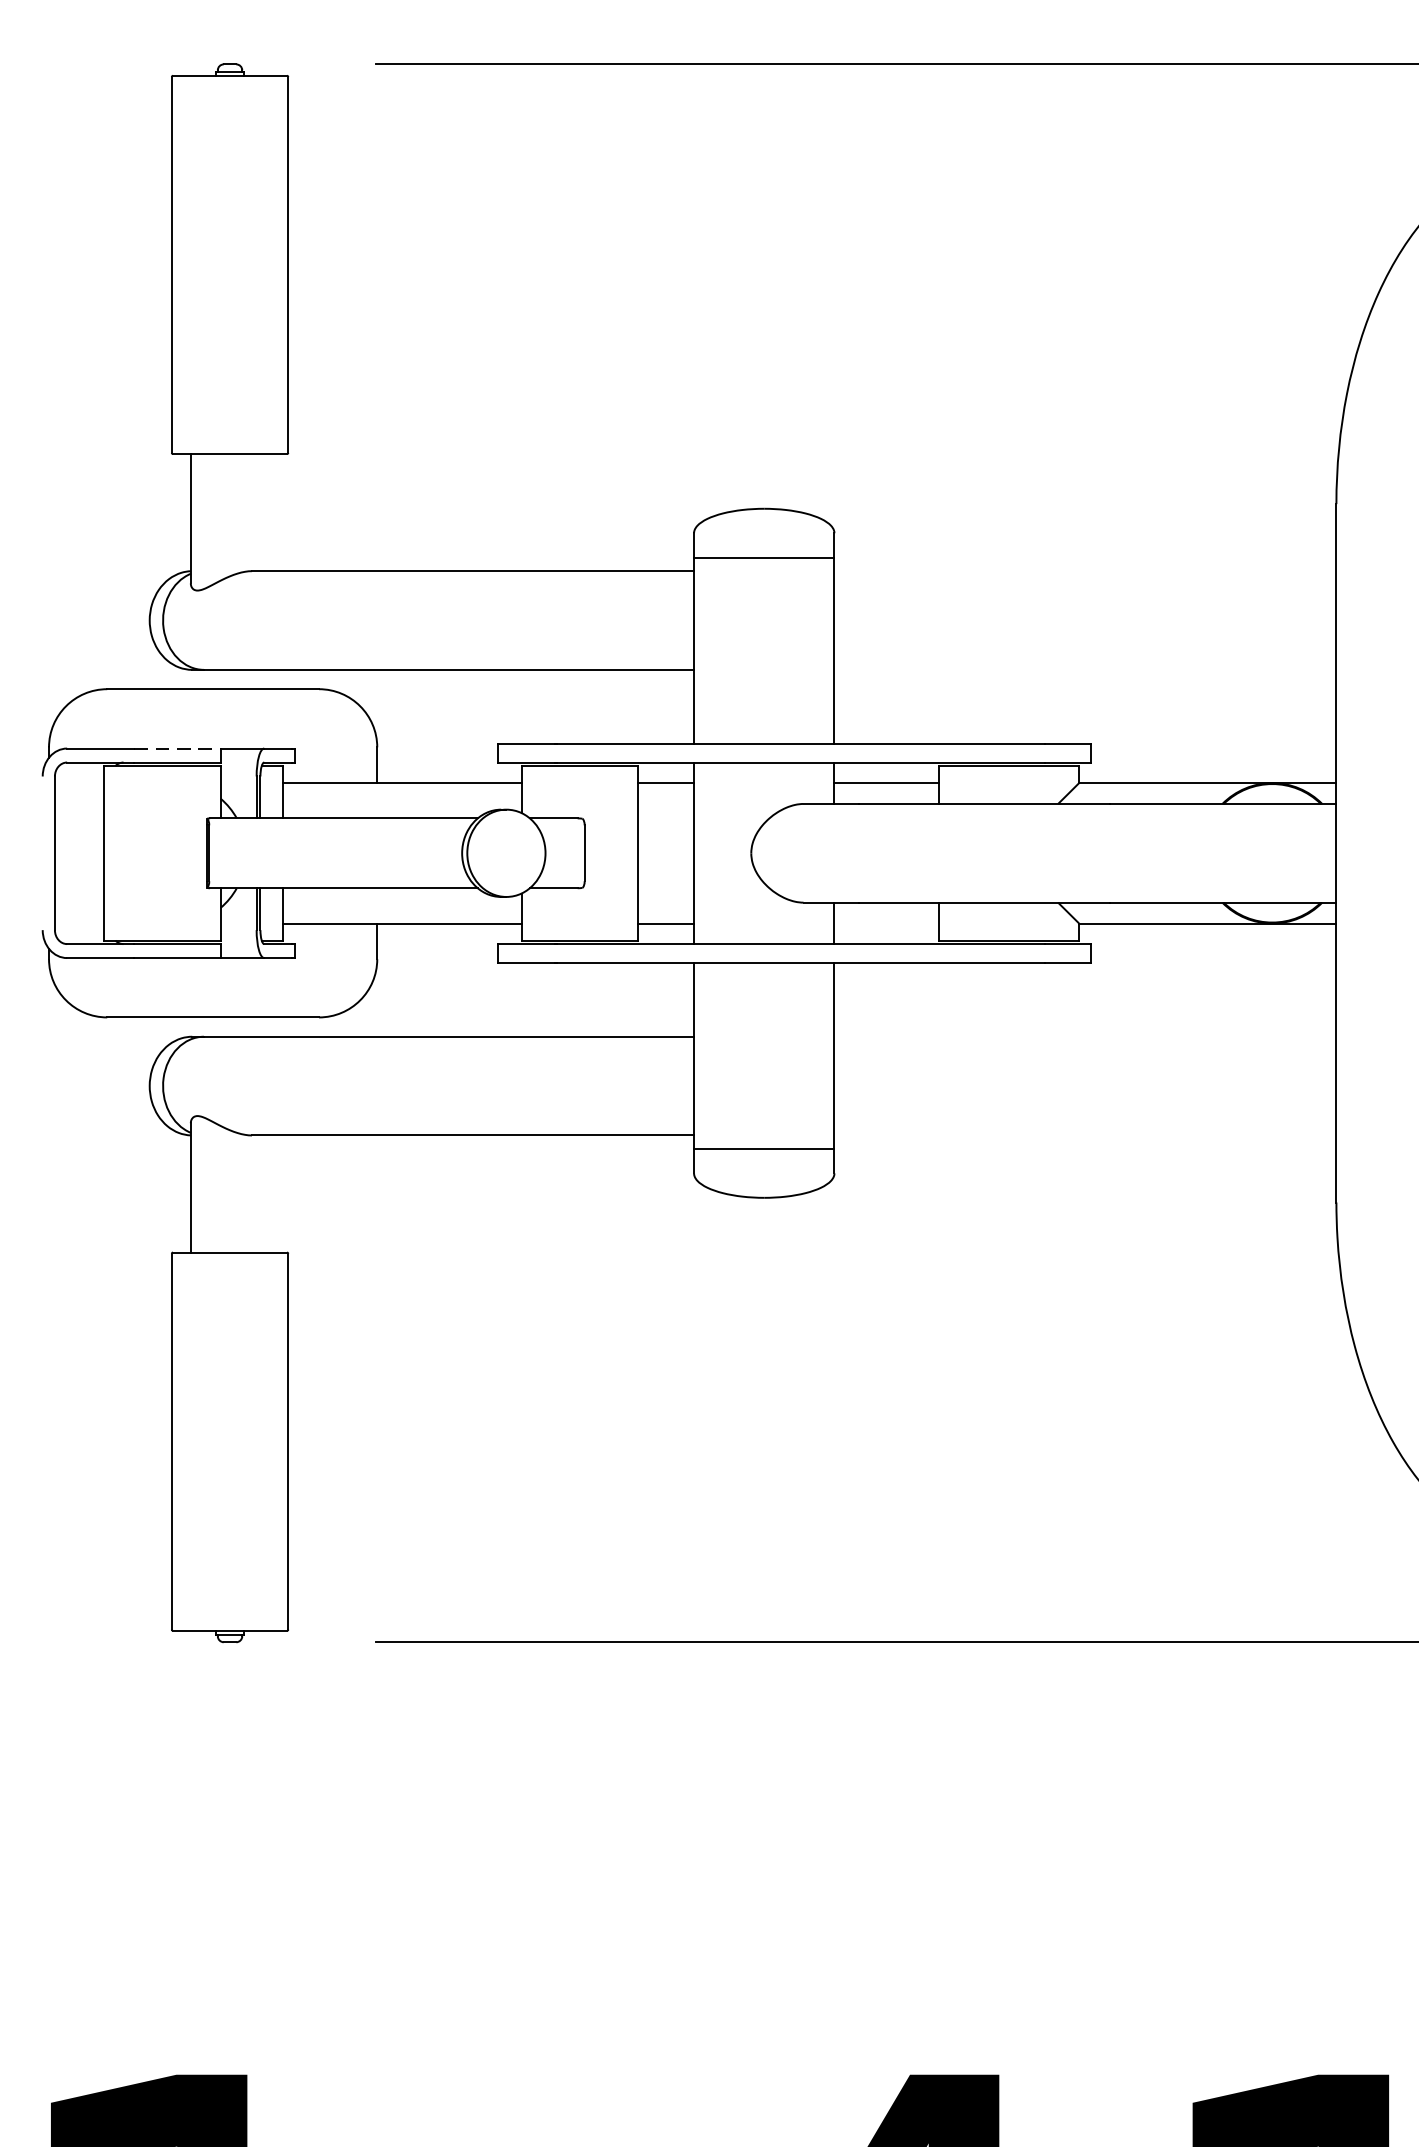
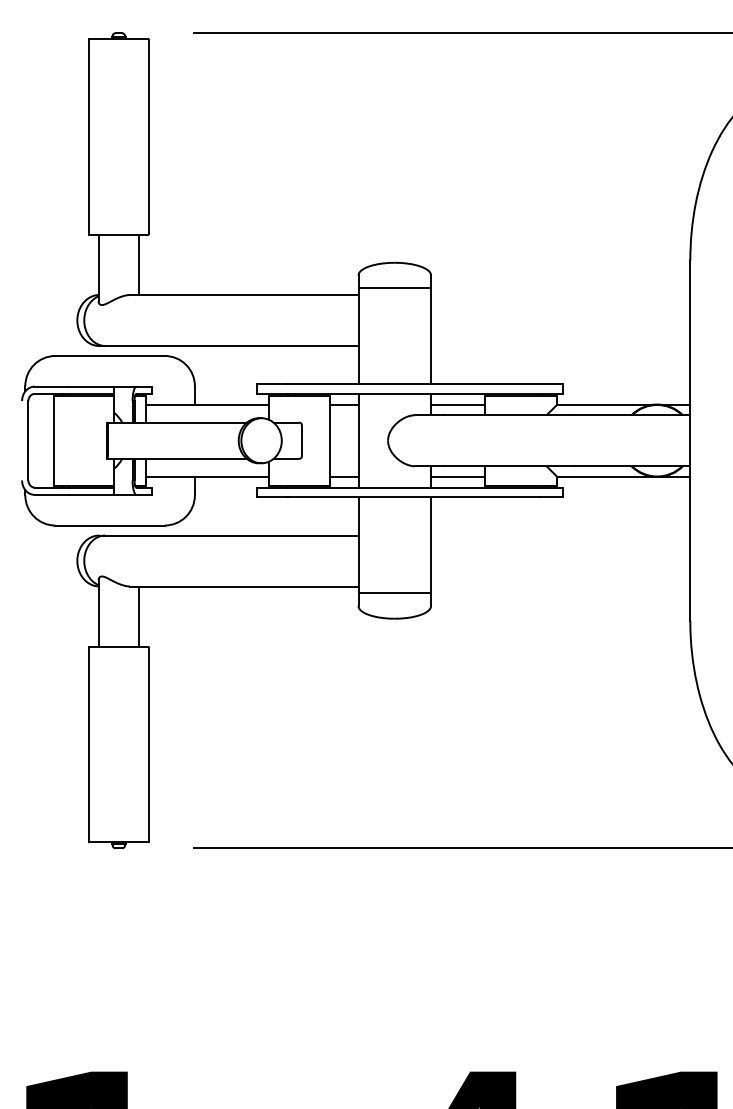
line: (270, 512) -> (139, 264), added
line: (179, 748) -> (92, 386), dashed -> solid
line: (887, 924) -> (458, 477), added
line: (270, 1193) -> (139, 616), added

